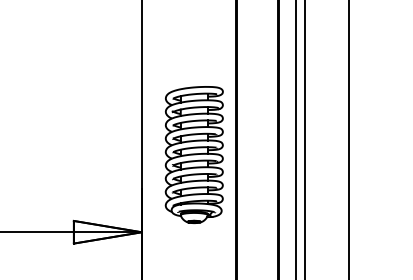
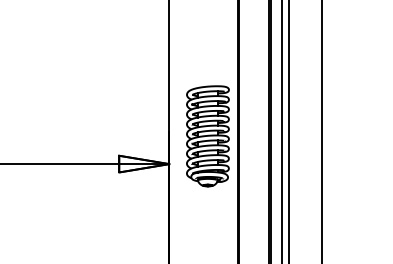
part: (193, 155) -> (207, 136), moved

